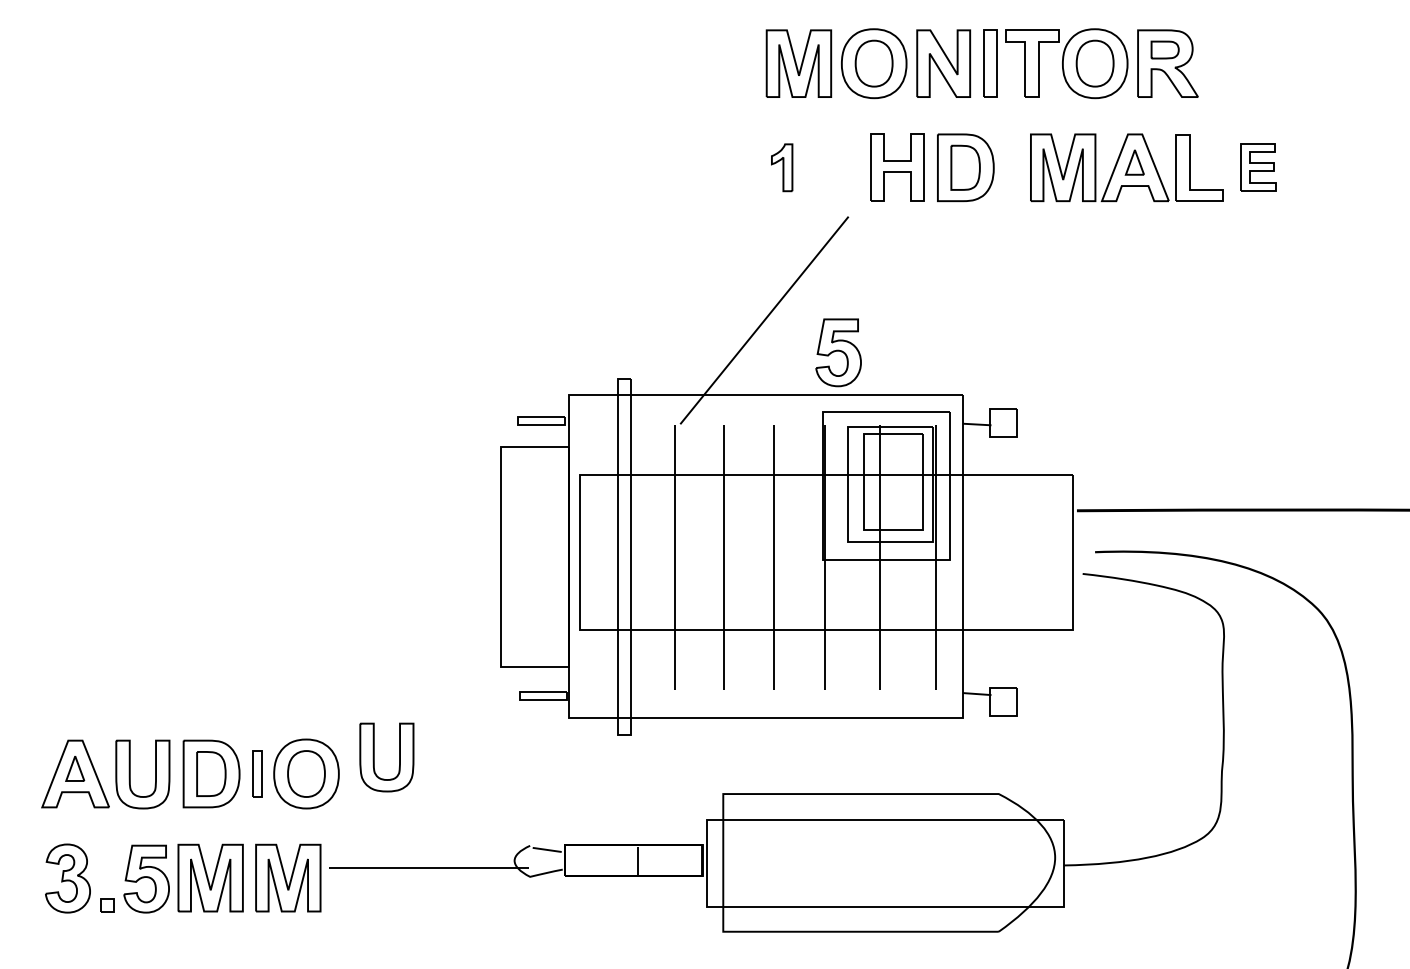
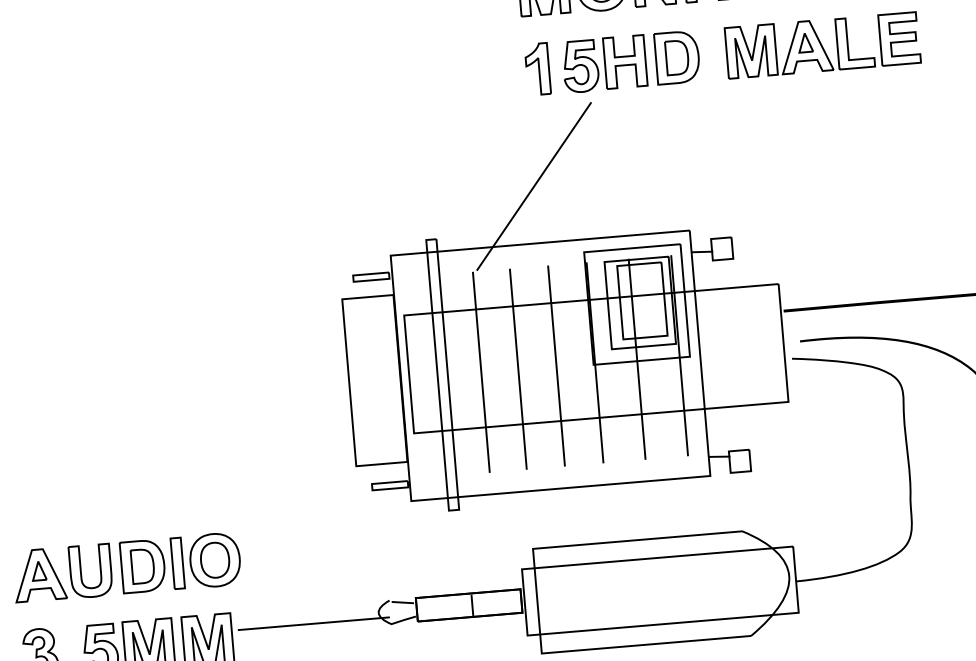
part: (781, 167) -> (537, 69), size x1.43
part: (1258, 167) -> (899, 38), size x1.43
part: (838, 352) -> (580, 66), moved
part: (374, 757) -> (265, 543), removed
part: (257, 773) -> (177, 563), size x1.43

